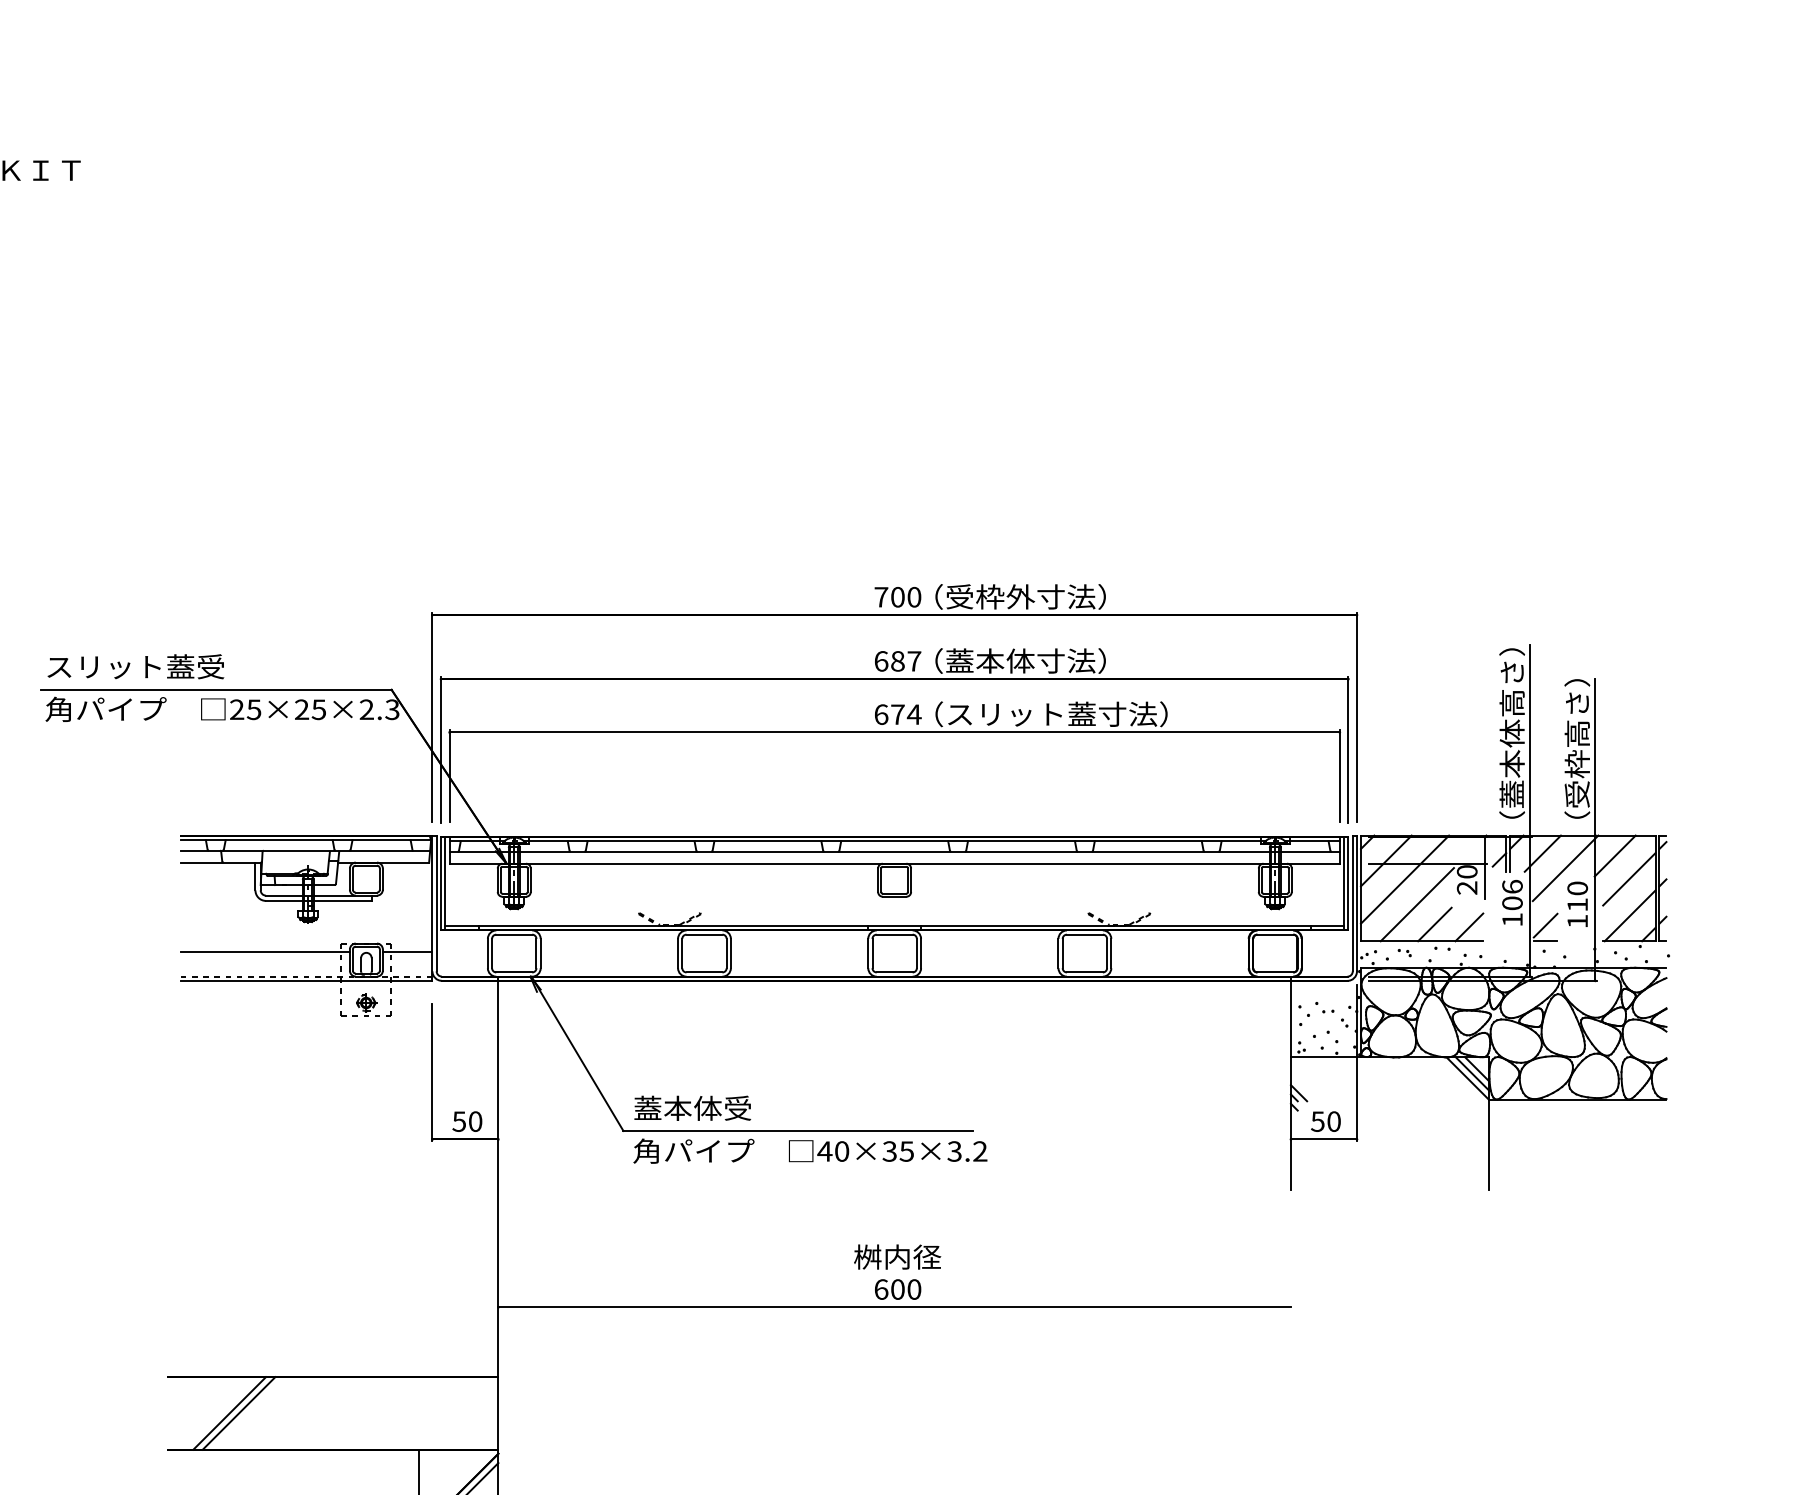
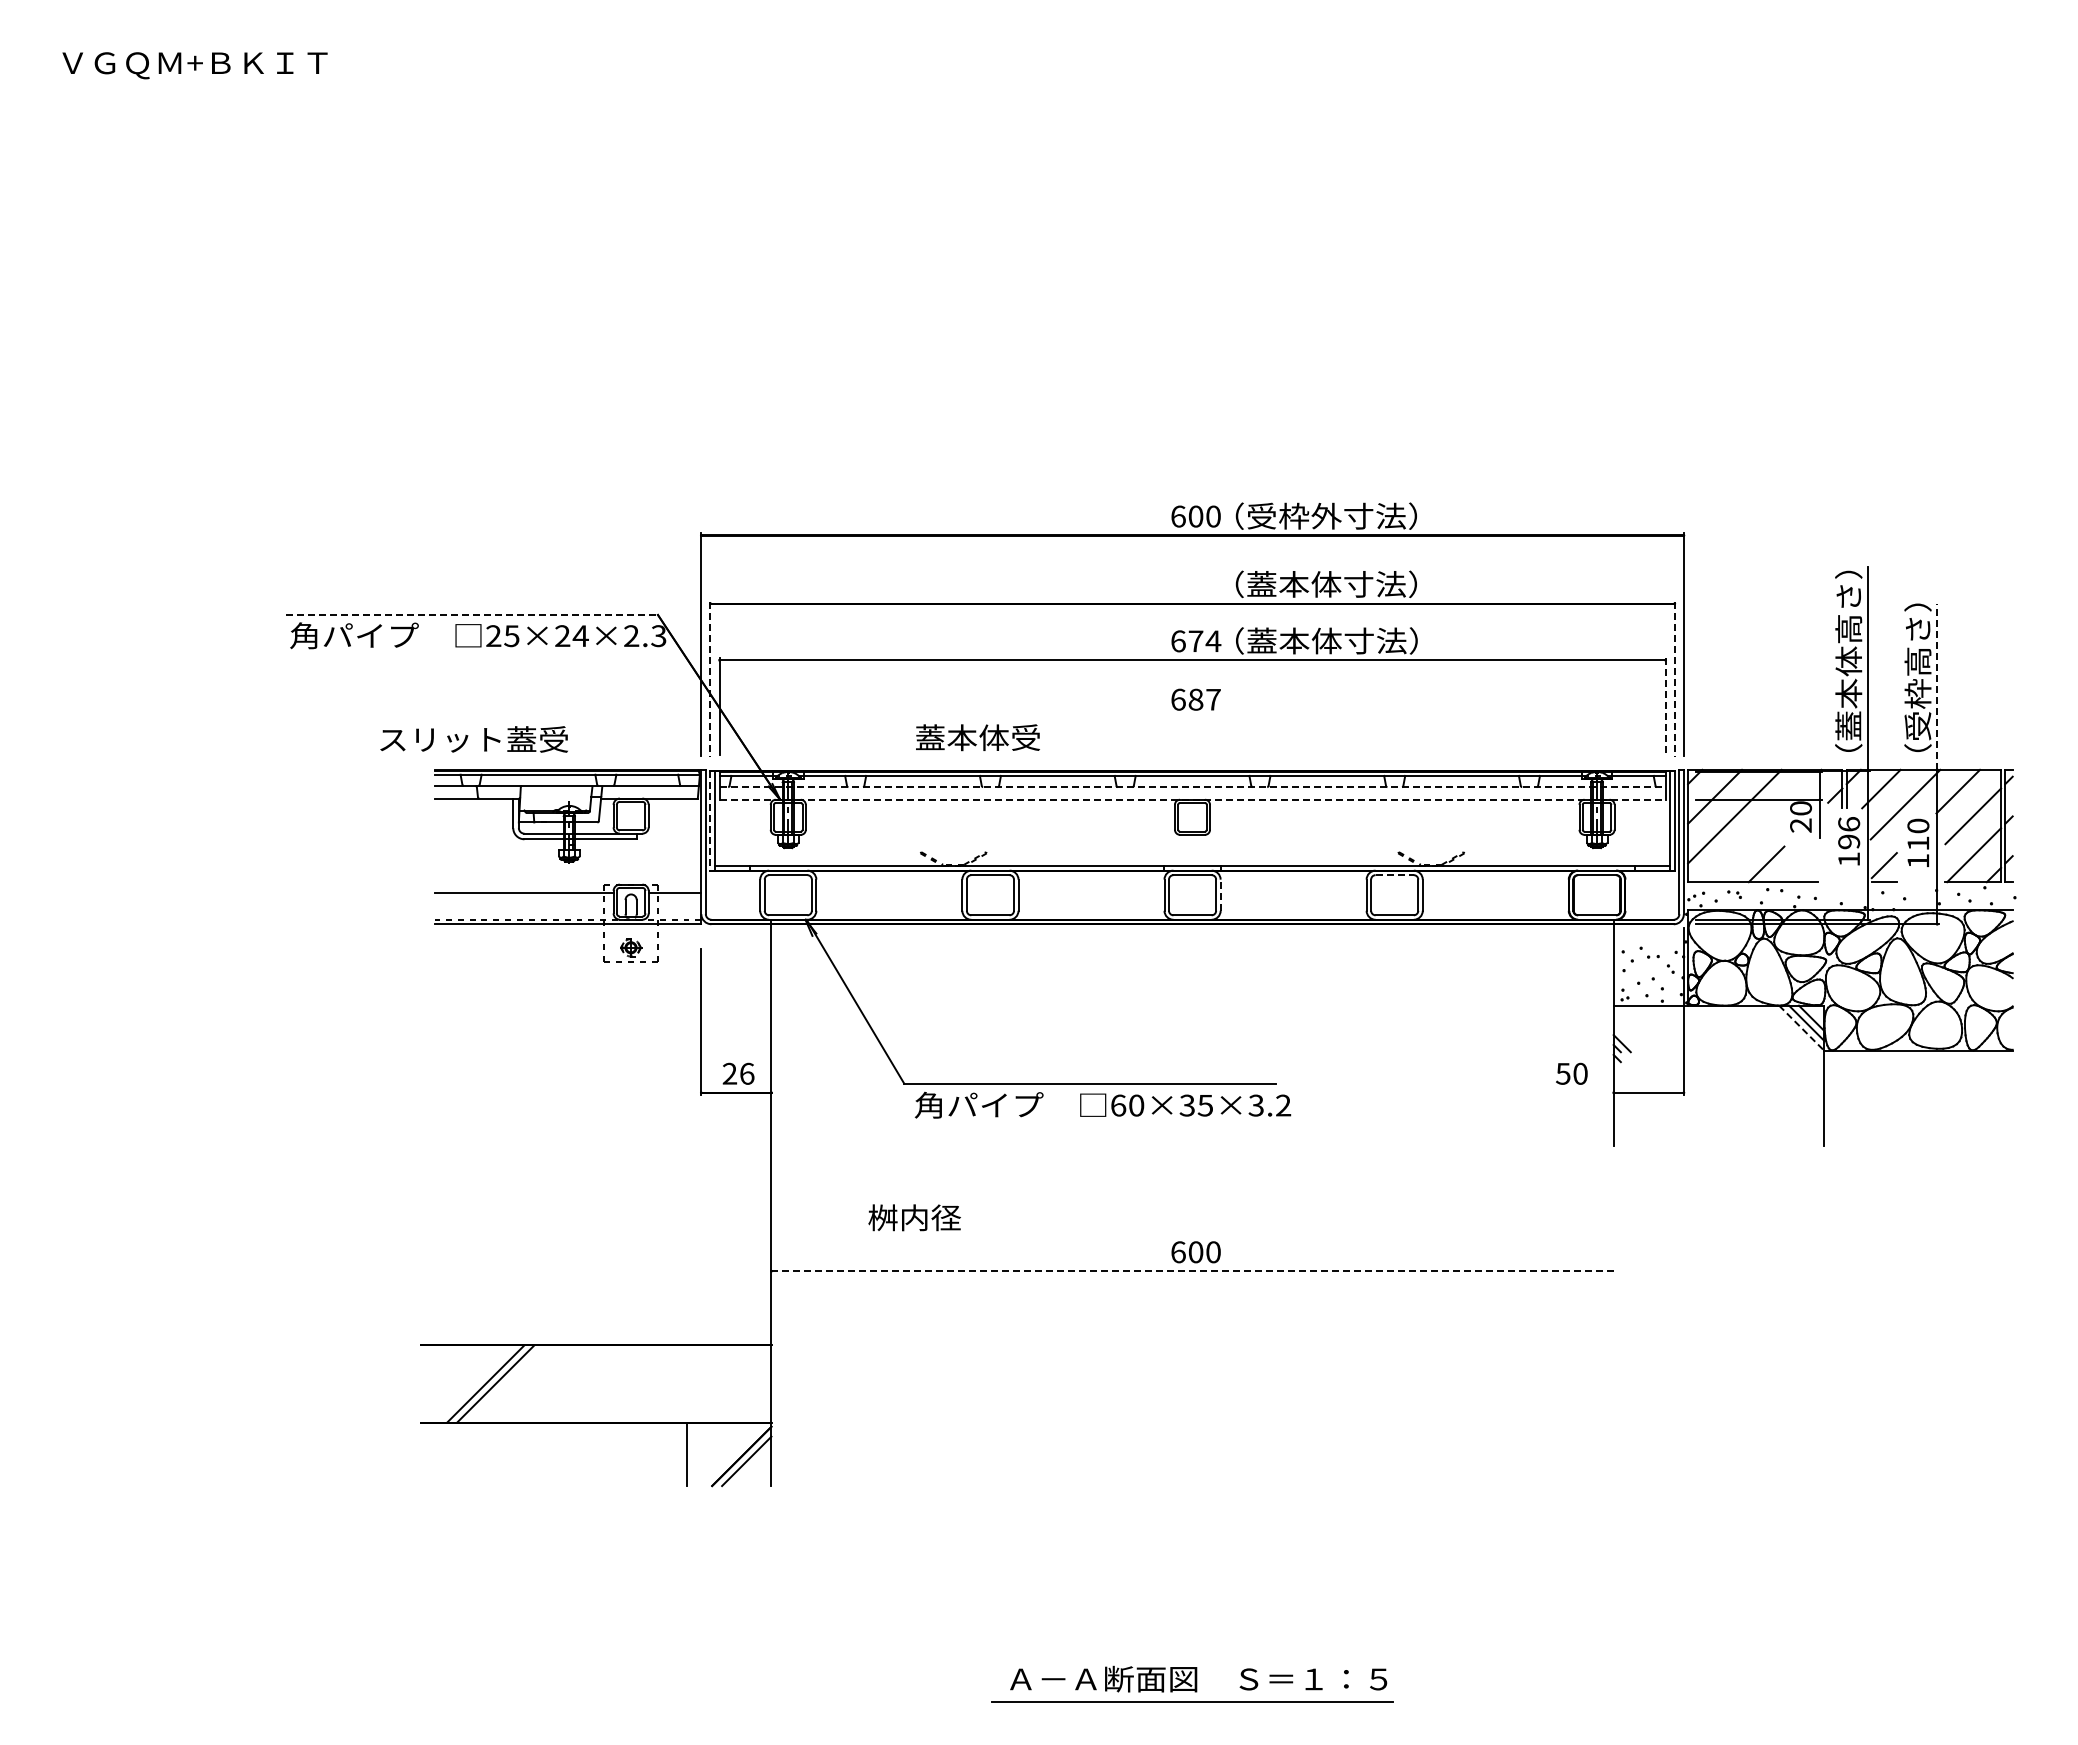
text: (881, 597) -> (1178, 516), 700 -> 600
text: (897, 661) -> (1195, 699), moved
text: (135, 666) -> (473, 739), moved
line: (217, 689) -> (472, 614), solid -> dashed
text: (318, 710) -> (580, 636), 25×25×2.3 -> 25×24×2.3
text: (1056, 713) -> (1364, 640), （スリット蓋寸法） -> （蓋本体寸法）
line: (441, 750) -> (710, 679), solid -> dashed
line: (1348, 750) -> (1674, 679), solid -> dashed
line: (1595, 757) -> (1937, 686), solid -> dashed
line: (1339, 776) -> (1665, 707), solid -> dashed
line: (895, 852) -> (1193, 787), solid -> dashed
line: (895, 863) -> (1193, 799), solid -> dashed
line: (441, 883) -> (710, 820), solid -> dashed
text: (1512, 903) -> (1849, 841), 106 -> 196
line: (1416, 904) -> (1747, 843), removed
line: (1469, 927) -> (1803, 867), removed
line: (1085, 934) -> (1395, 875), solid -> dashed
line: (920, 953) -> (1220, 895), solid -> dashed
line: (1467, 1078) -> (1801, 1028), solid -> dashed
text: (692, 1108) -> (977, 737), moved
text: (467, 1121) -> (738, 1073), 50 -> 26
text: (1325, 1121) -> (1571, 1073), moved
text: (824, 1151) -> (1118, 1105), 40×35×3.2 -> 60×35×3.2
text: (897, 1256) -> (914, 1217), moved
line: (895, 1307) -> (1193, 1271), solid -> dashed

